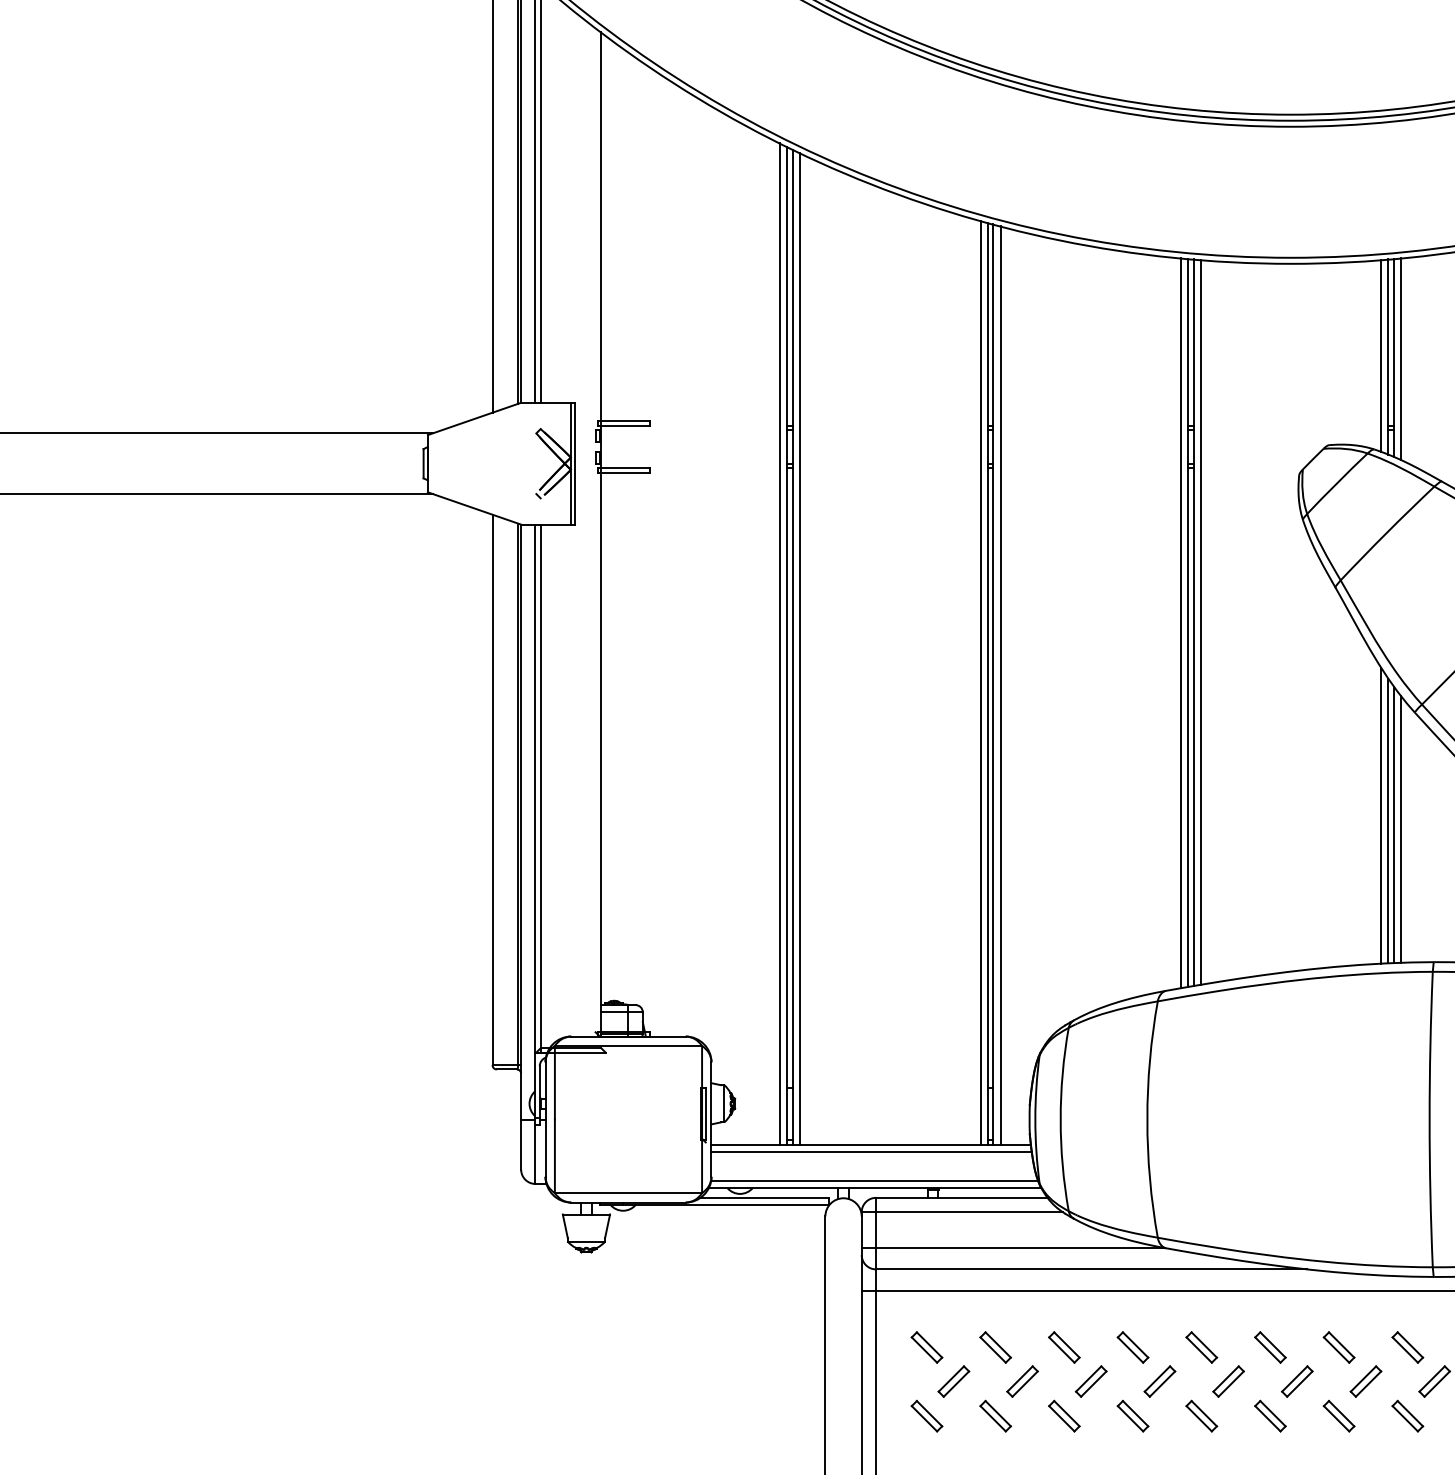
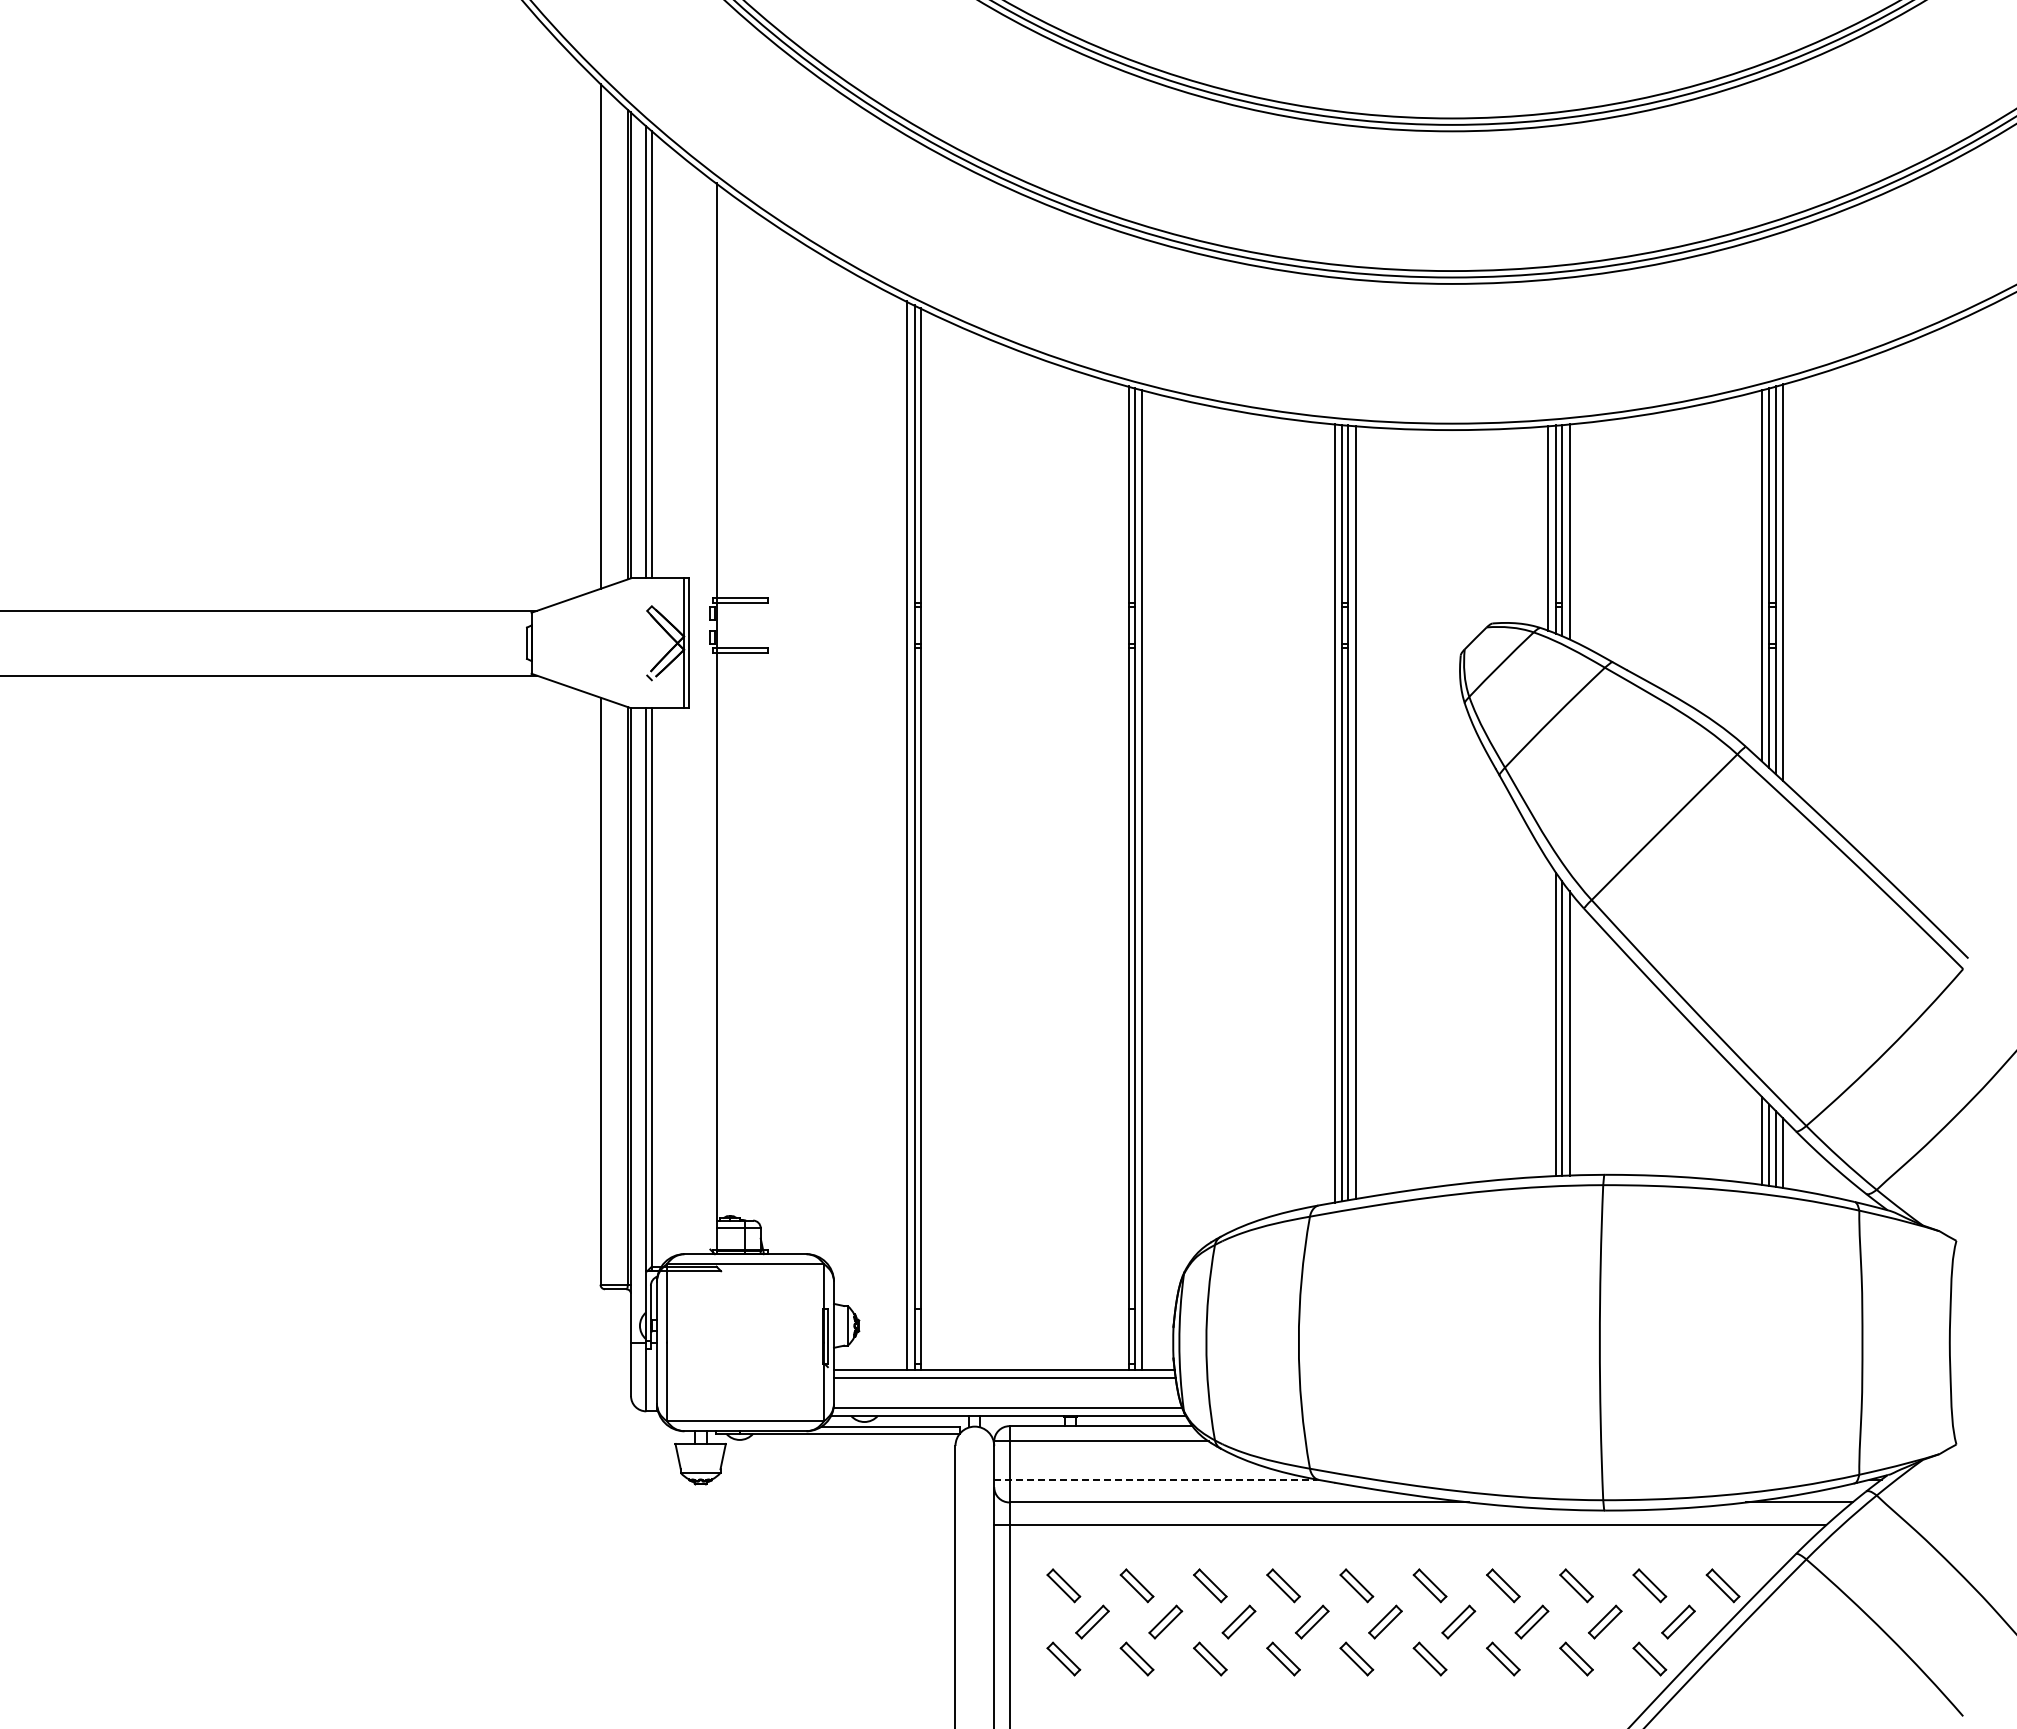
line: (800, 648) -> (928, 840), removed
line: (980, 683) -> (1120, 877), removed
line: (1381, 815) -> (1548, 1018), removed
line: (1013, 1247) -> (1156, 1479), solid -> dashed

